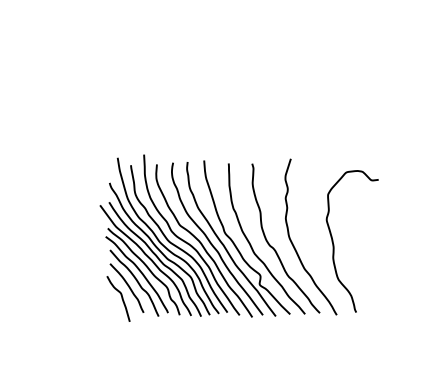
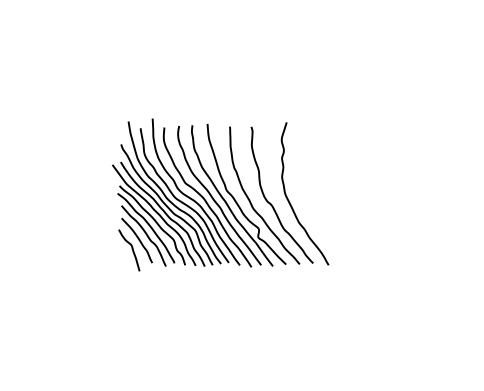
curve: (334, 243) -> (326, 199), removed

